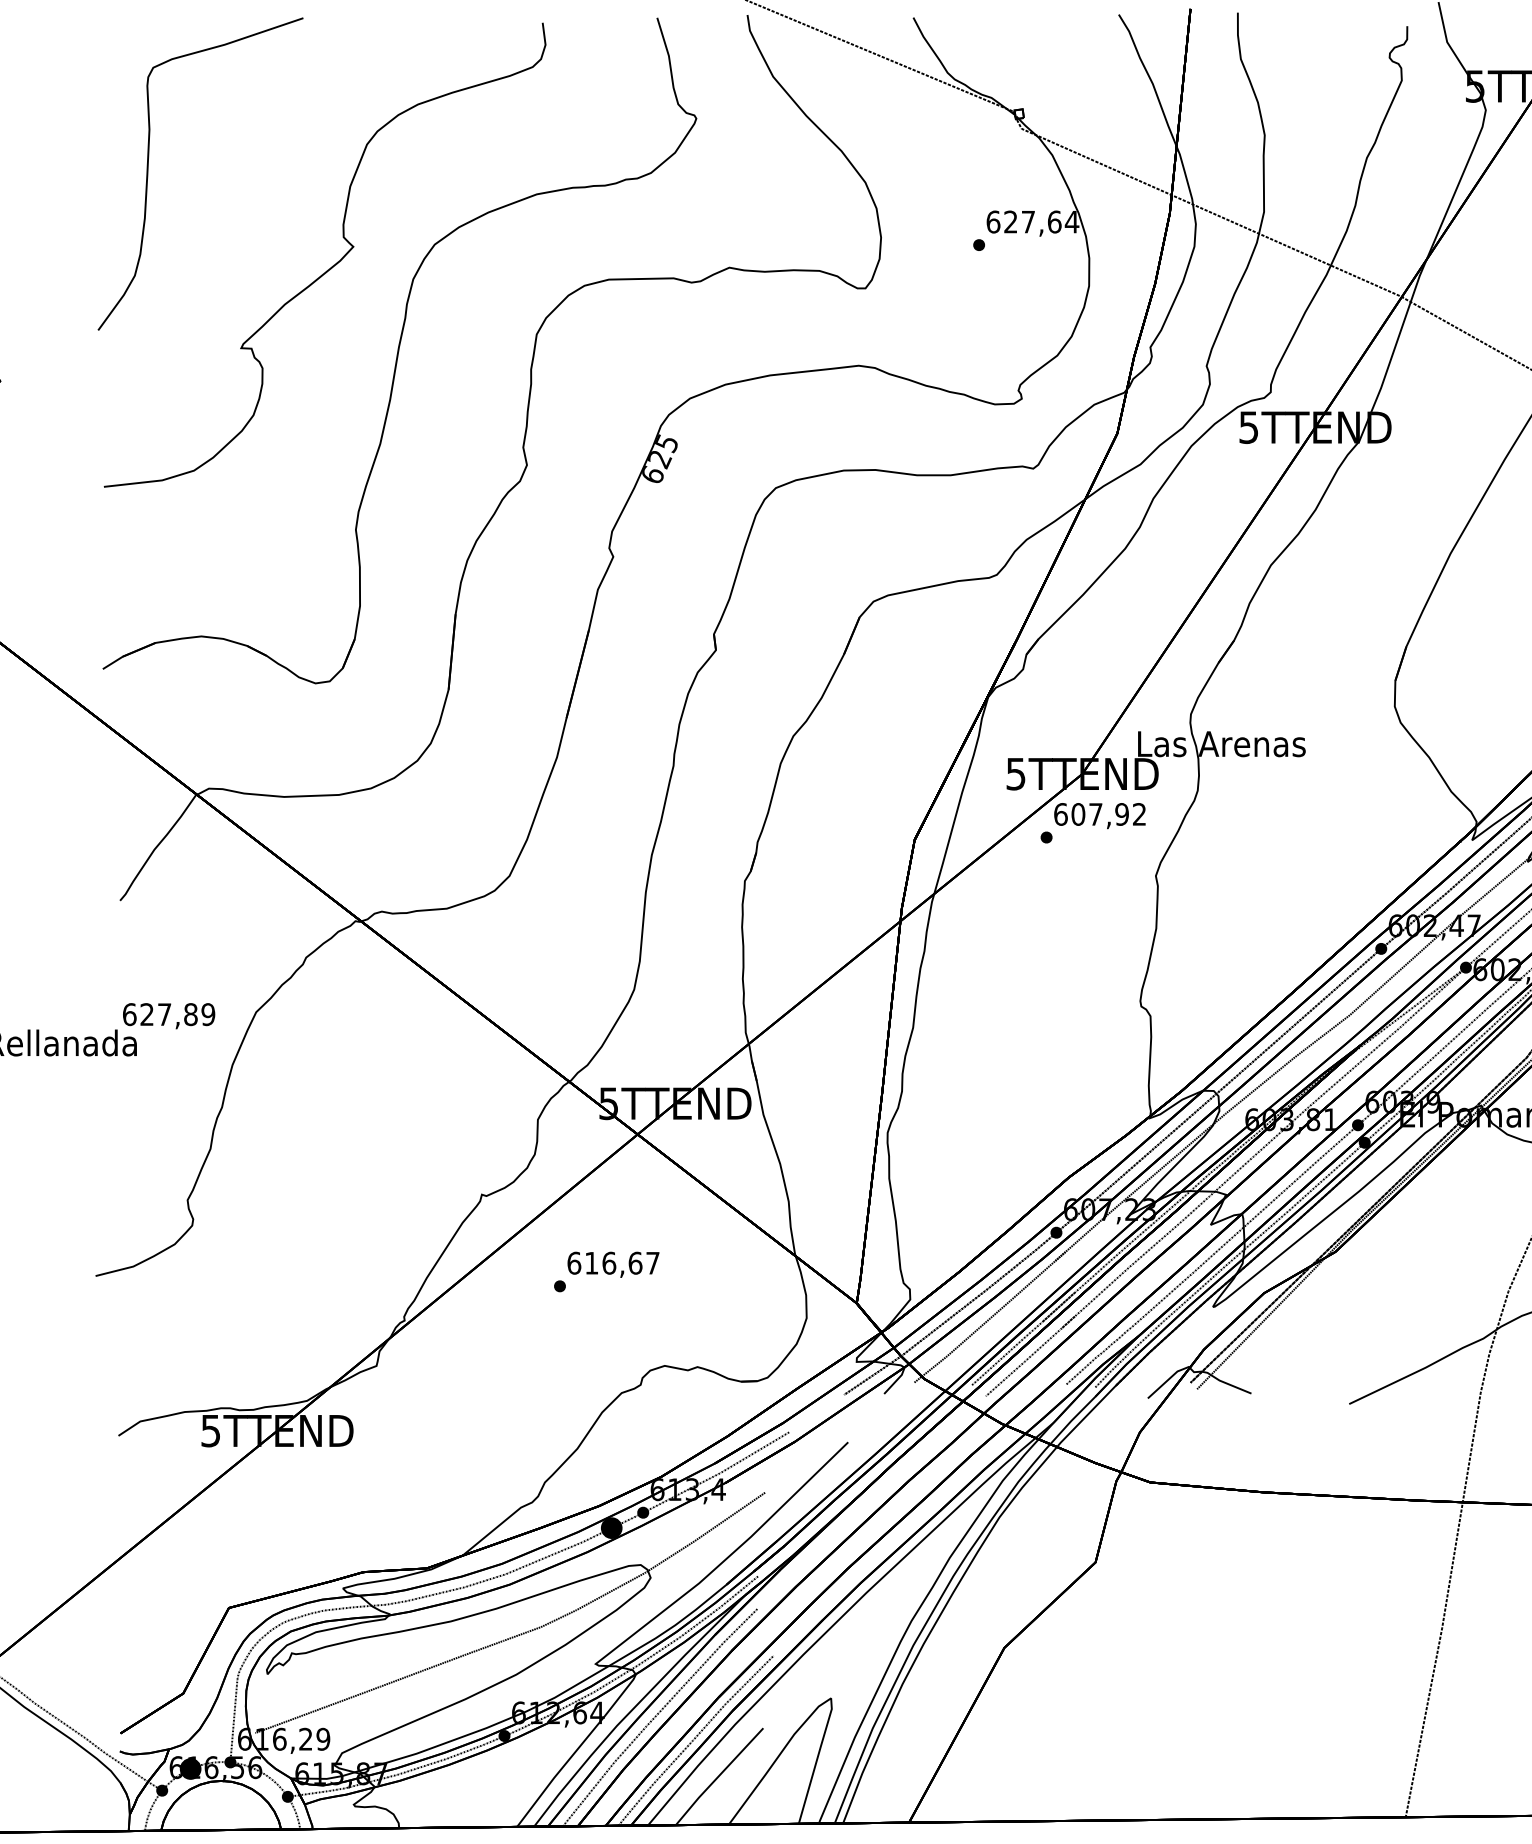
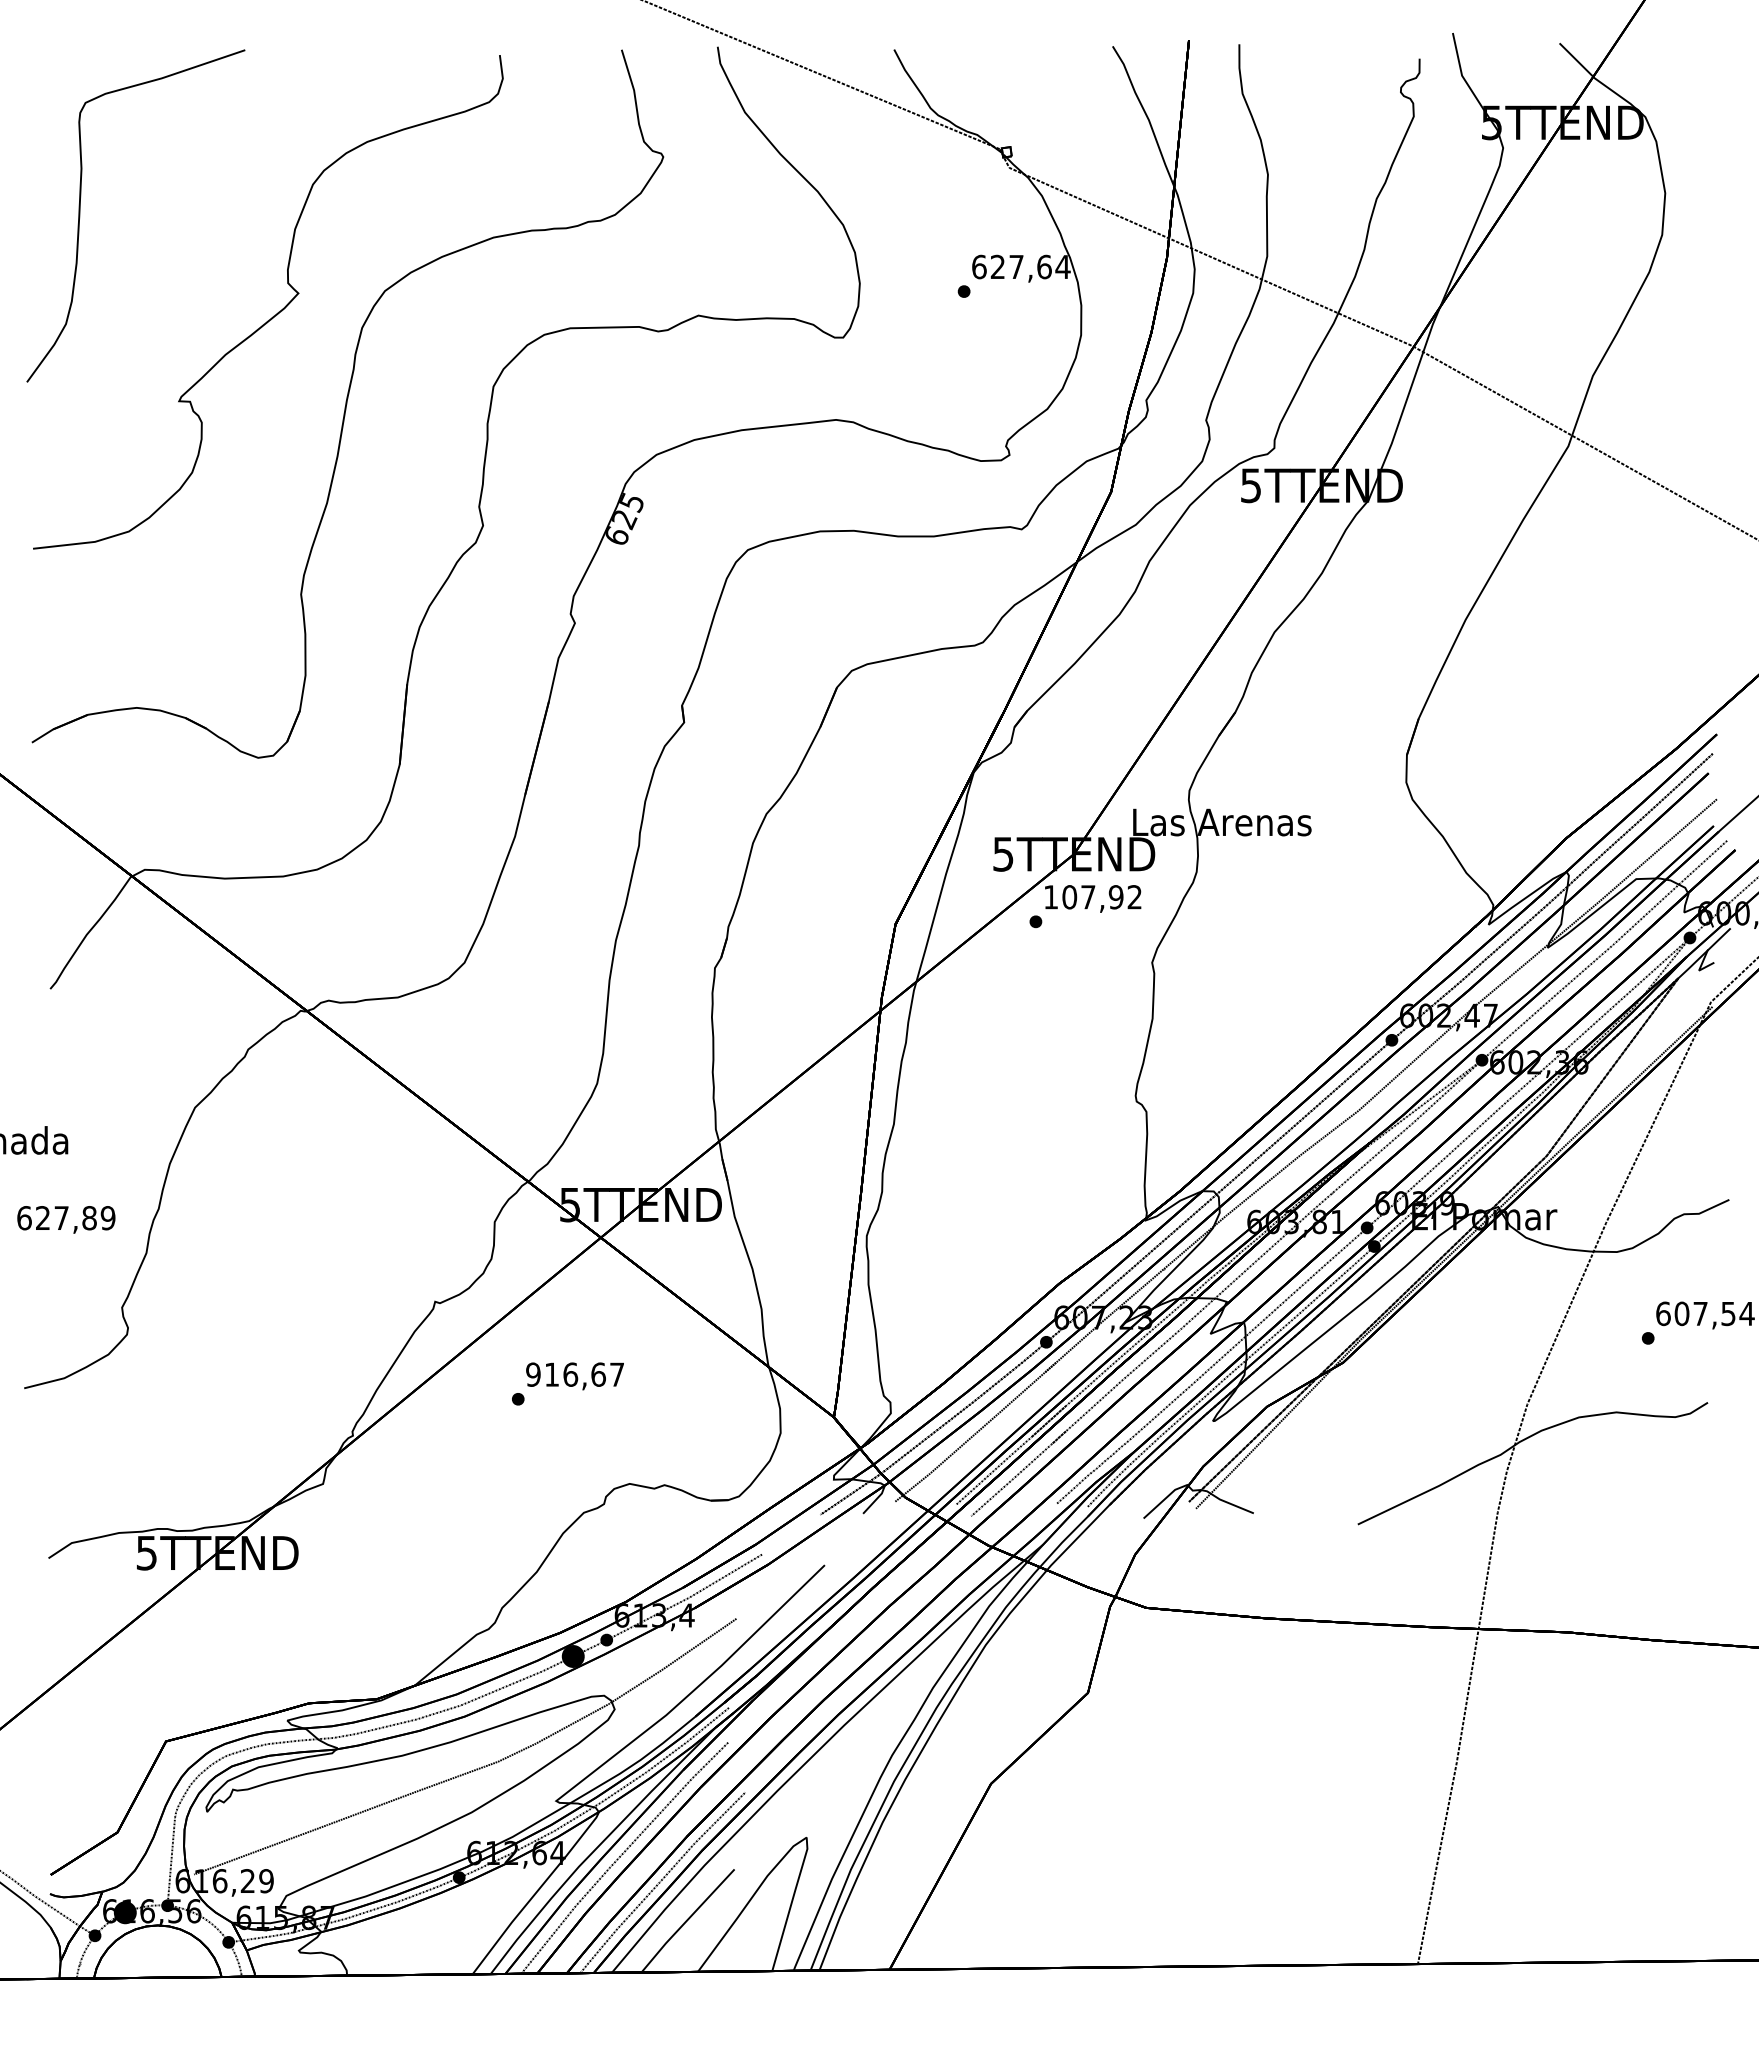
text: (1061, 814) -> (1051, 897), 607,92 -> 107,92
text: (169, 1015) -> (66, 1219), moved
text: (574, 1263) -> (533, 1374), 616,67 -> 916,67

